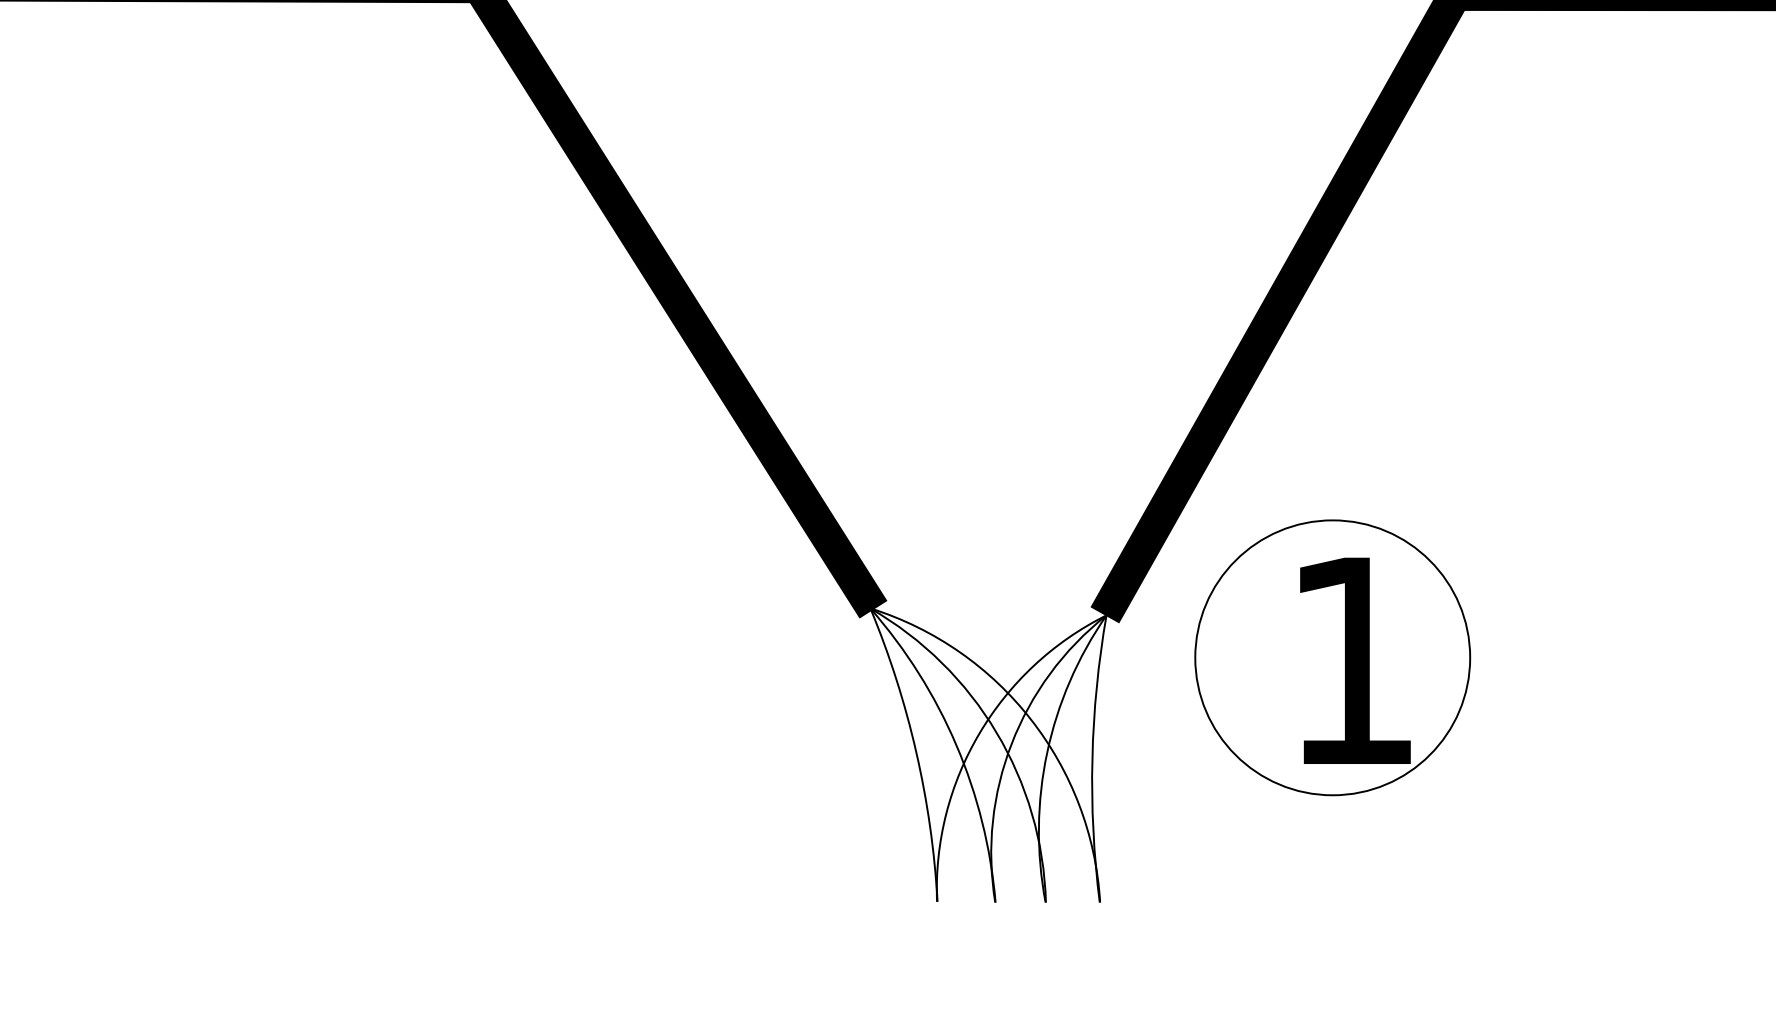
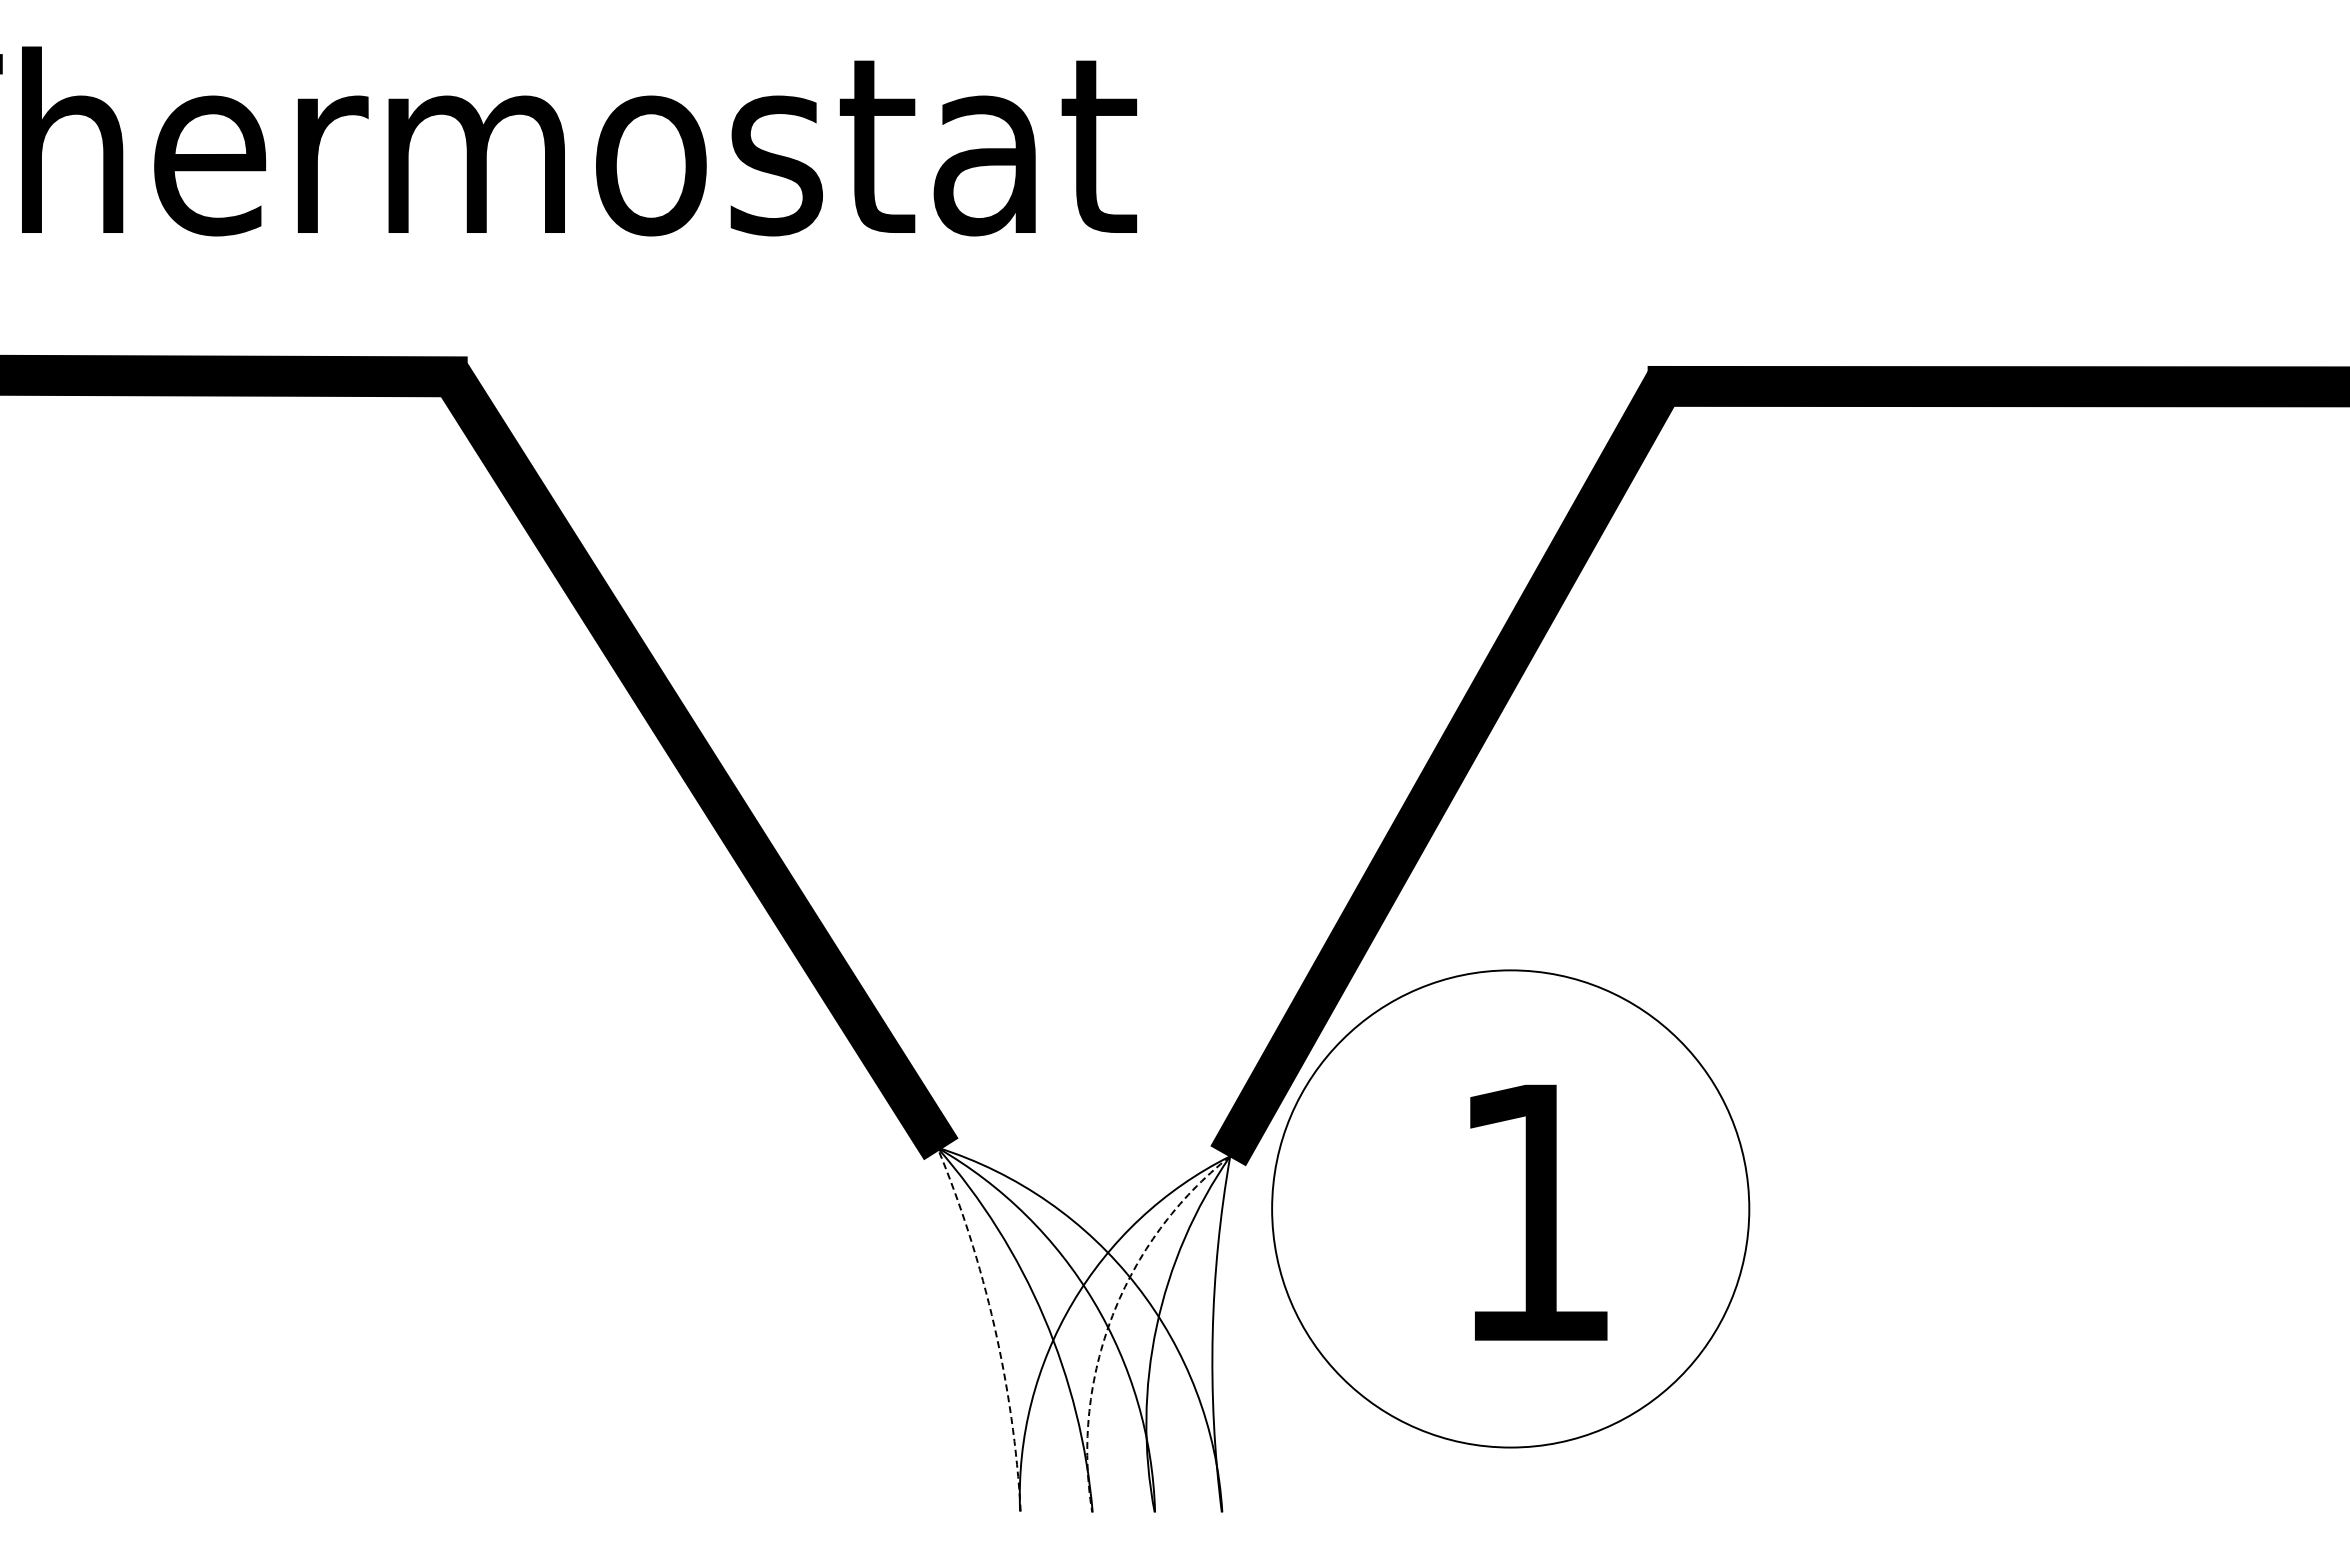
circle: (1332, 657) -> (1510, 1208), size x1.4
arc: (1011, 743) -> (1112, 1315), solid -> dashed
arc: (916, 752) -> (994, 1326), solid -> dashed

